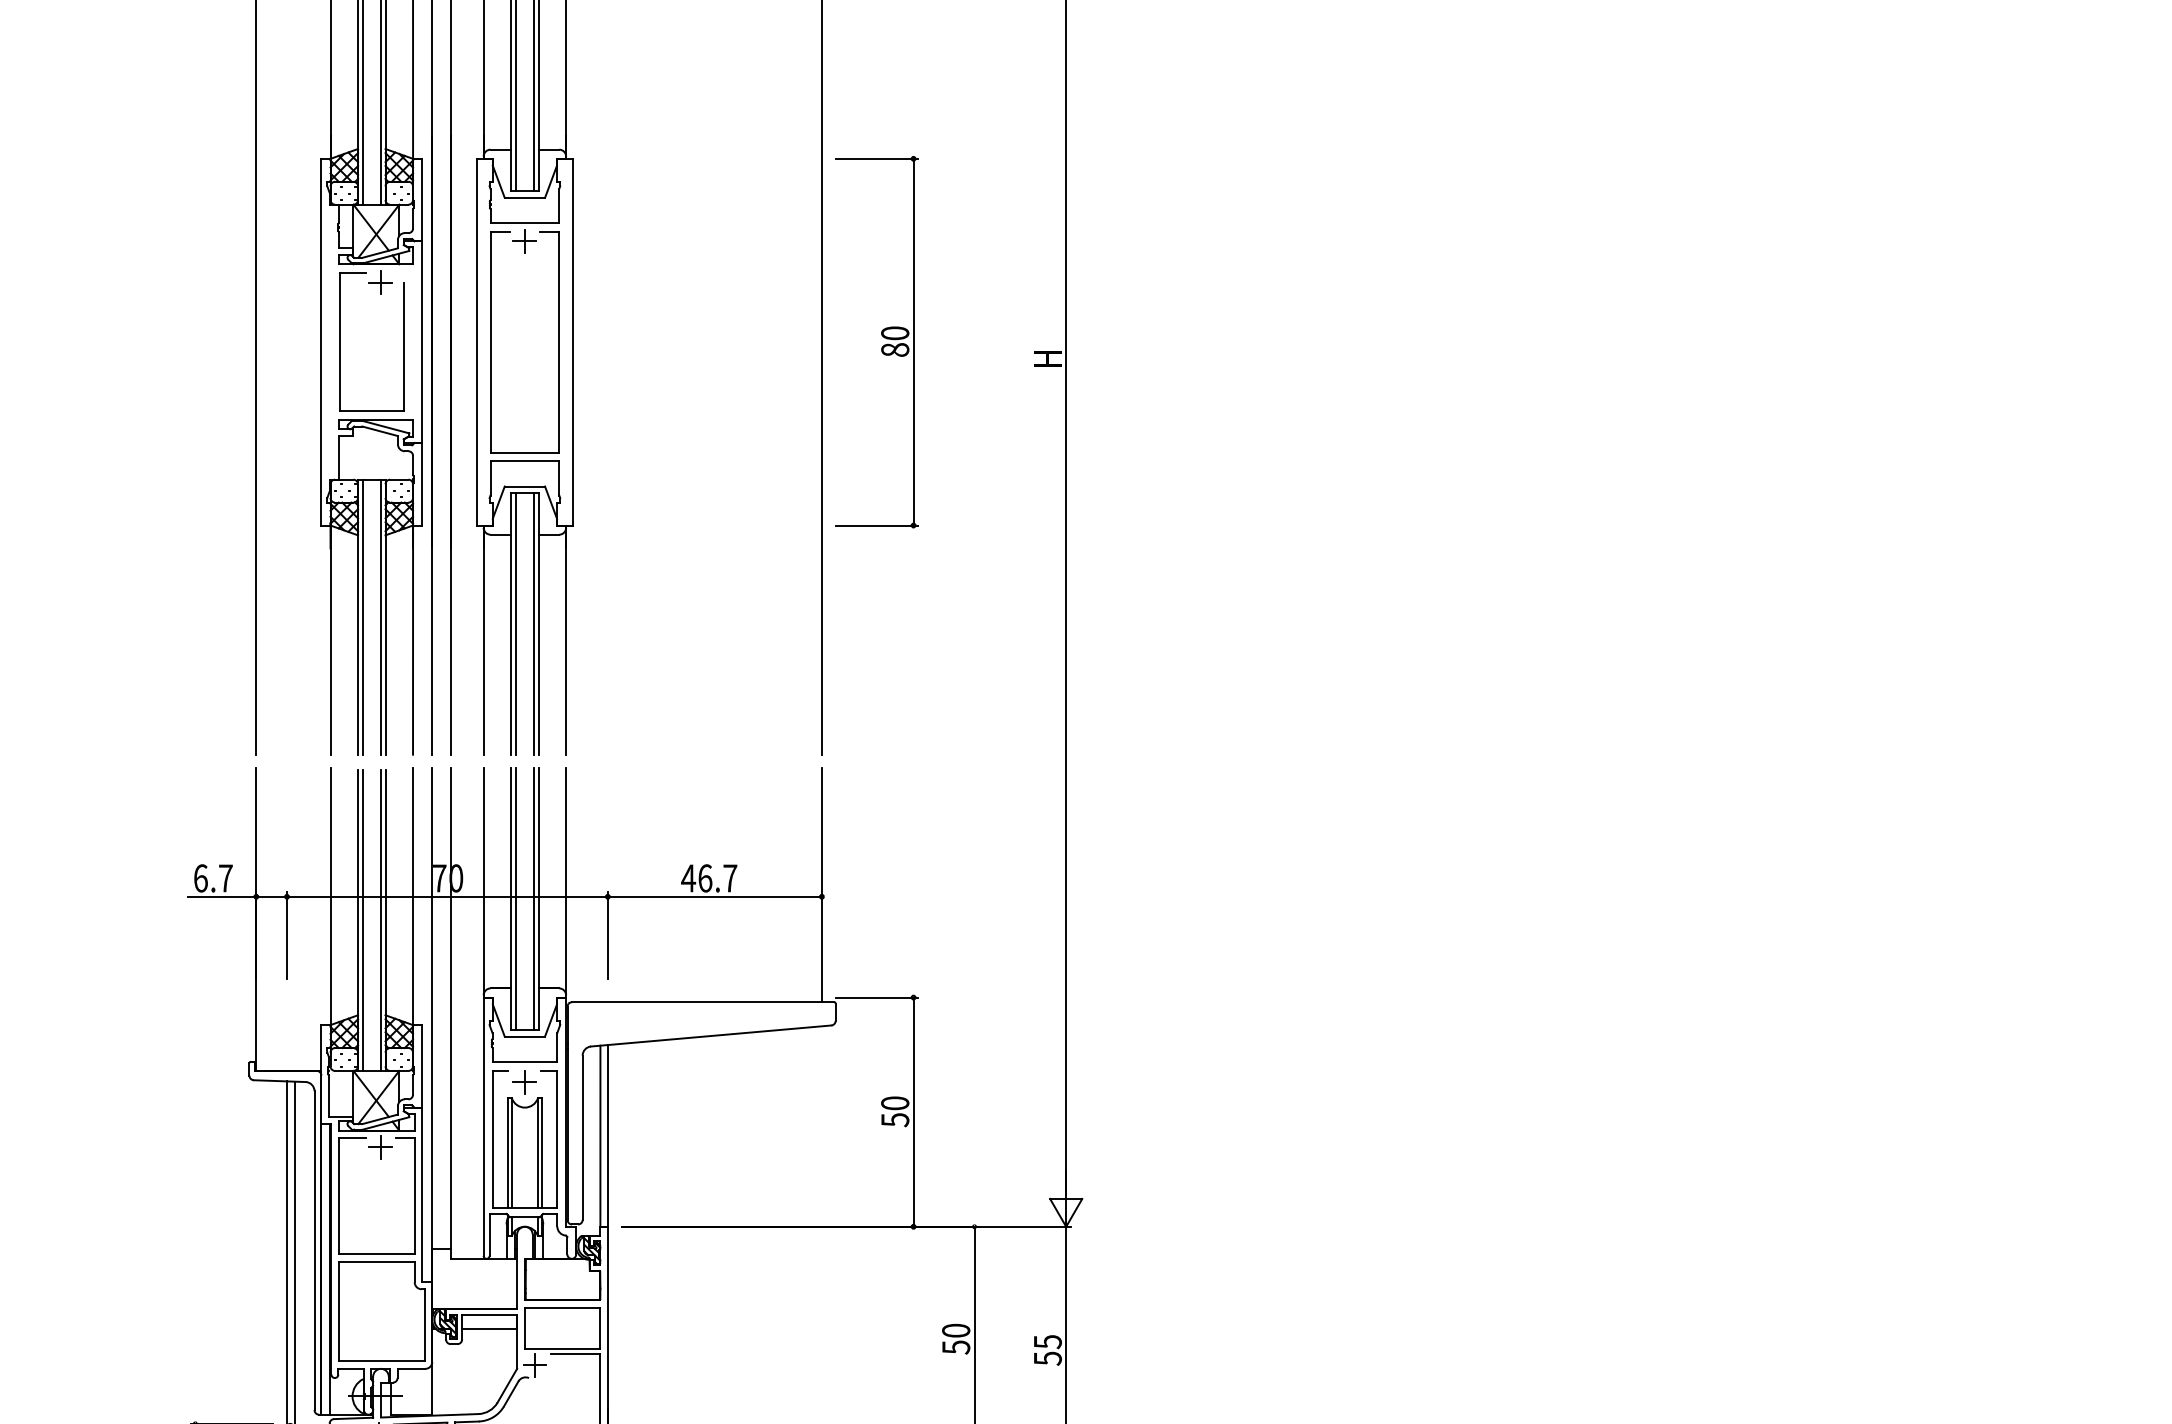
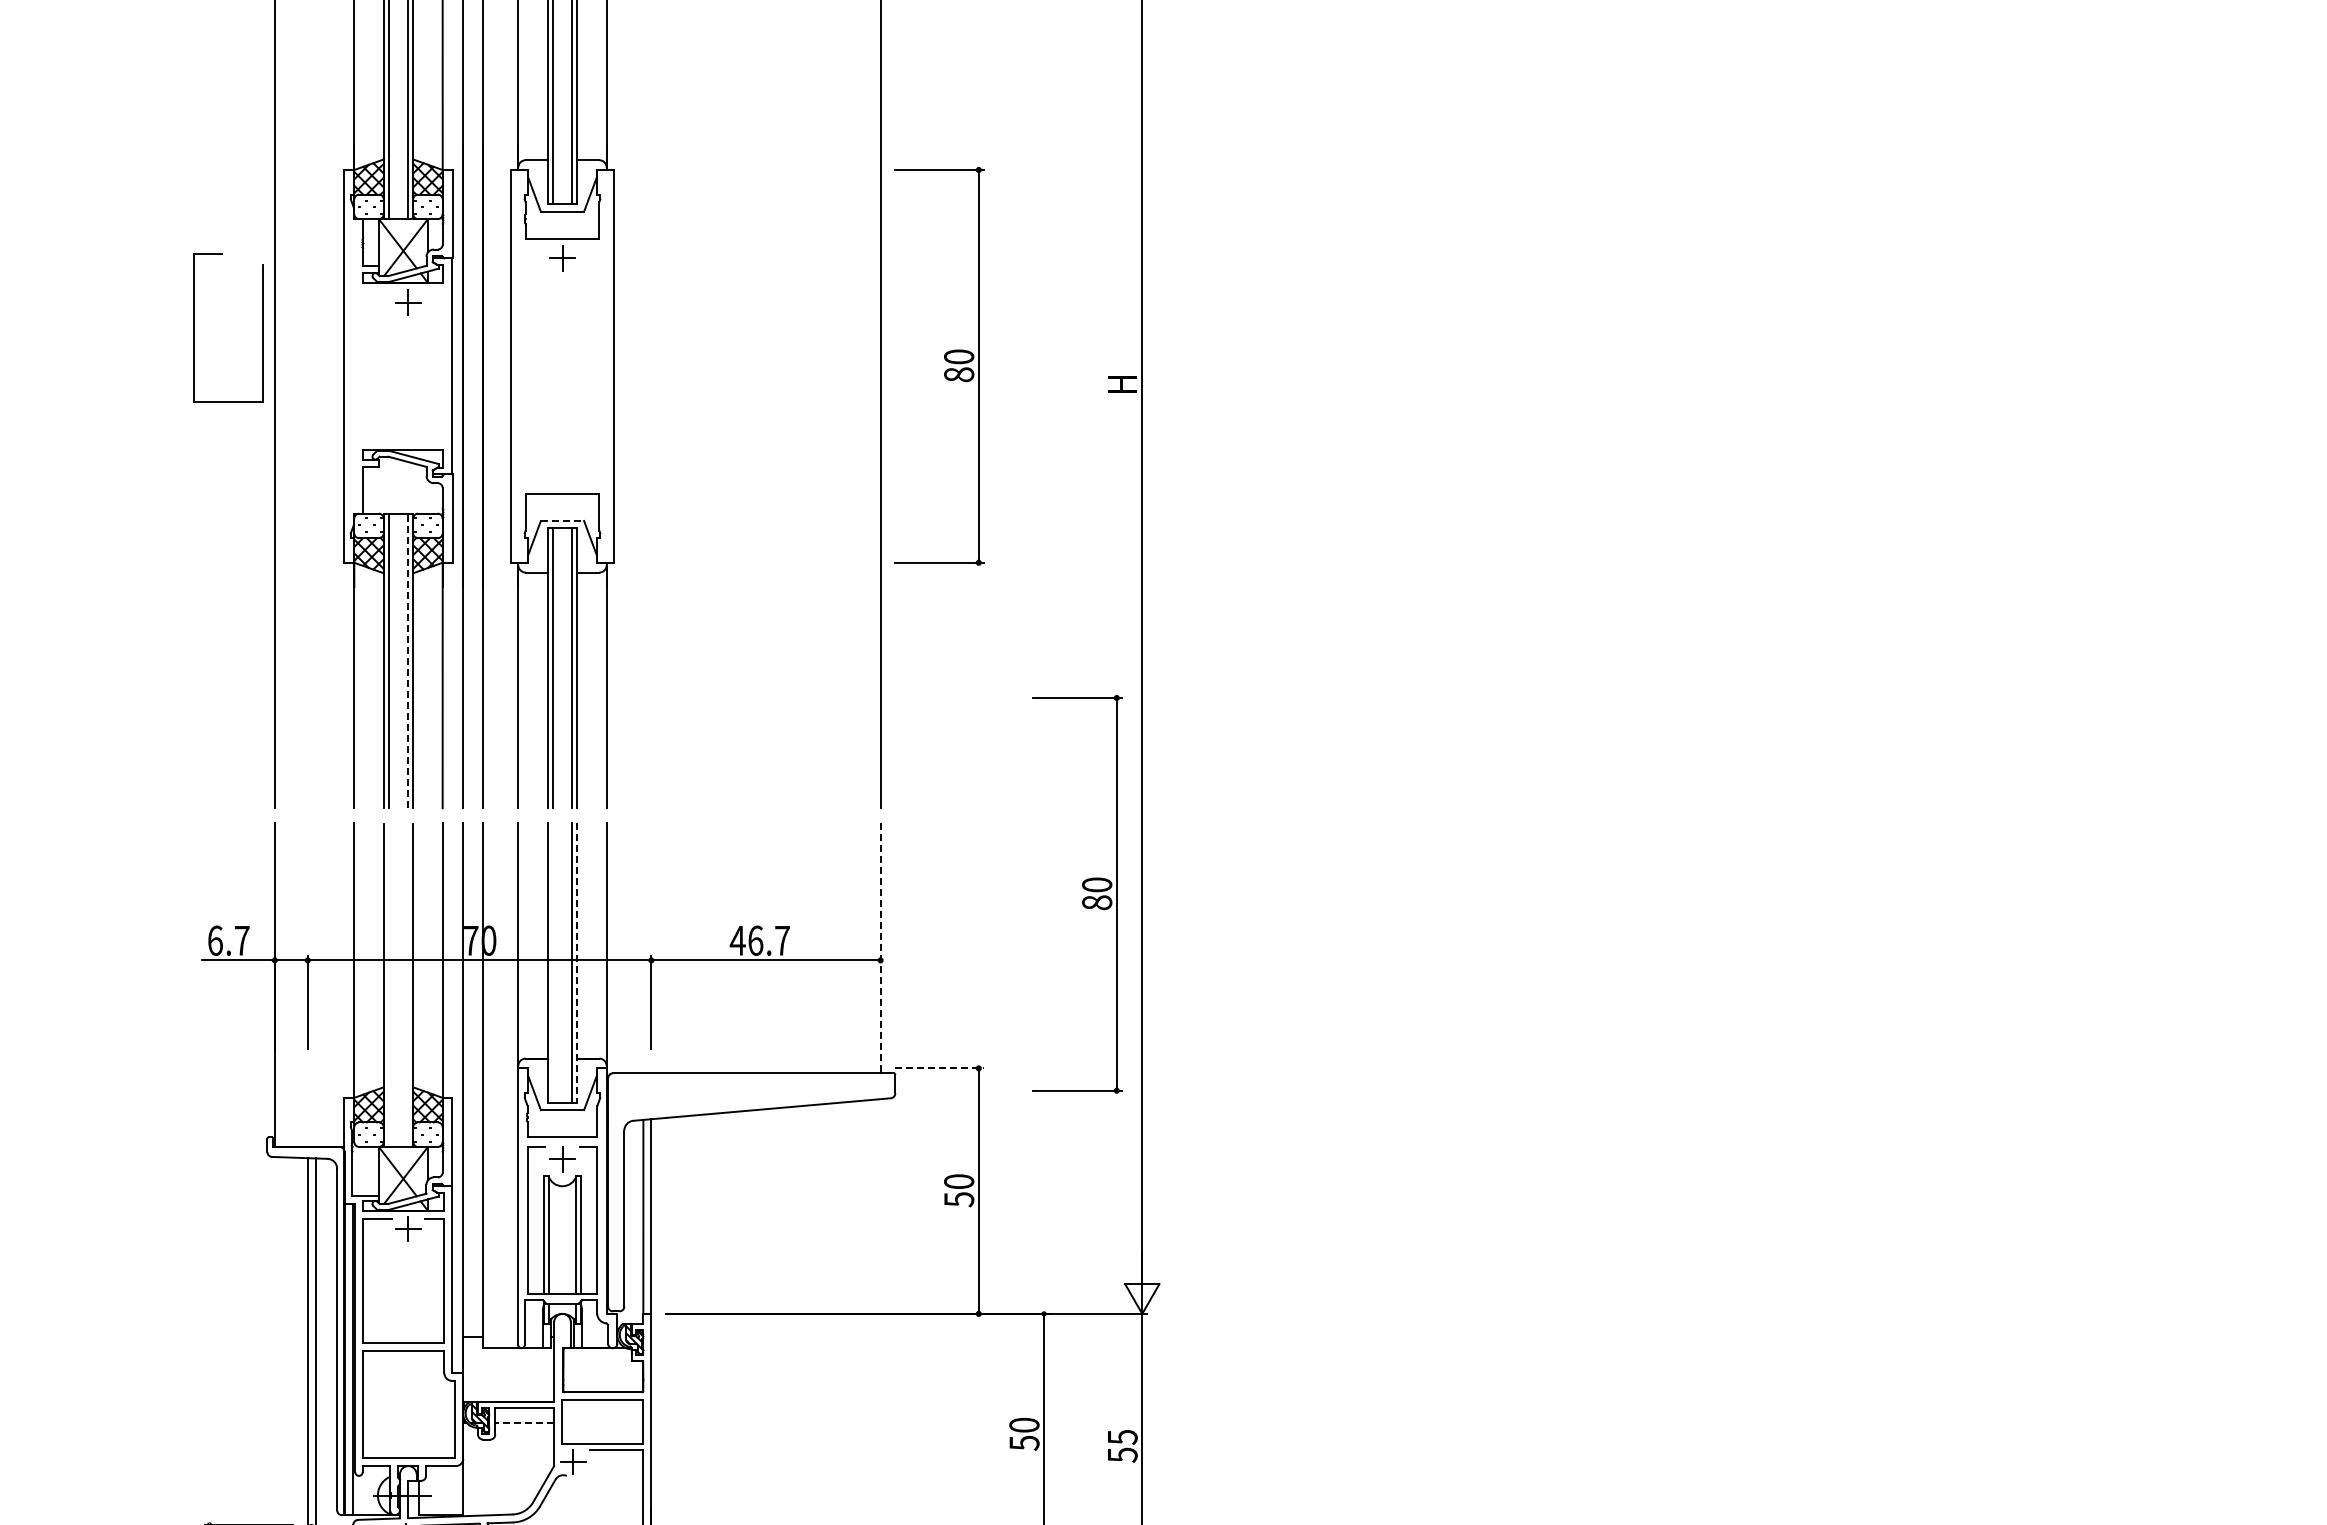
part: (340, 341) -> (194, 327), moved
part: (491, 342) -> (526, 366), removed
line: (524, 487) -> (562, 521), solid -> dashed
line: (381, 616) -> (408, 660), solid -> dashed
part: (1010, 839) -> (1082, 899), added
line: (821, 885) -> (880, 948), solid -> dashed
line: (515, 898) -> (552, 962), removed
line: (538, 898) -> (577, 962), solid -> dashed
line: (362, 920) -> (388, 985), removed
line: (381, 920) -> (408, 985), removed
line: (877, 997) -> (940, 1068), solid -> dashed
line: (488, 1329) -> (523, 1423), solid -> dashed

